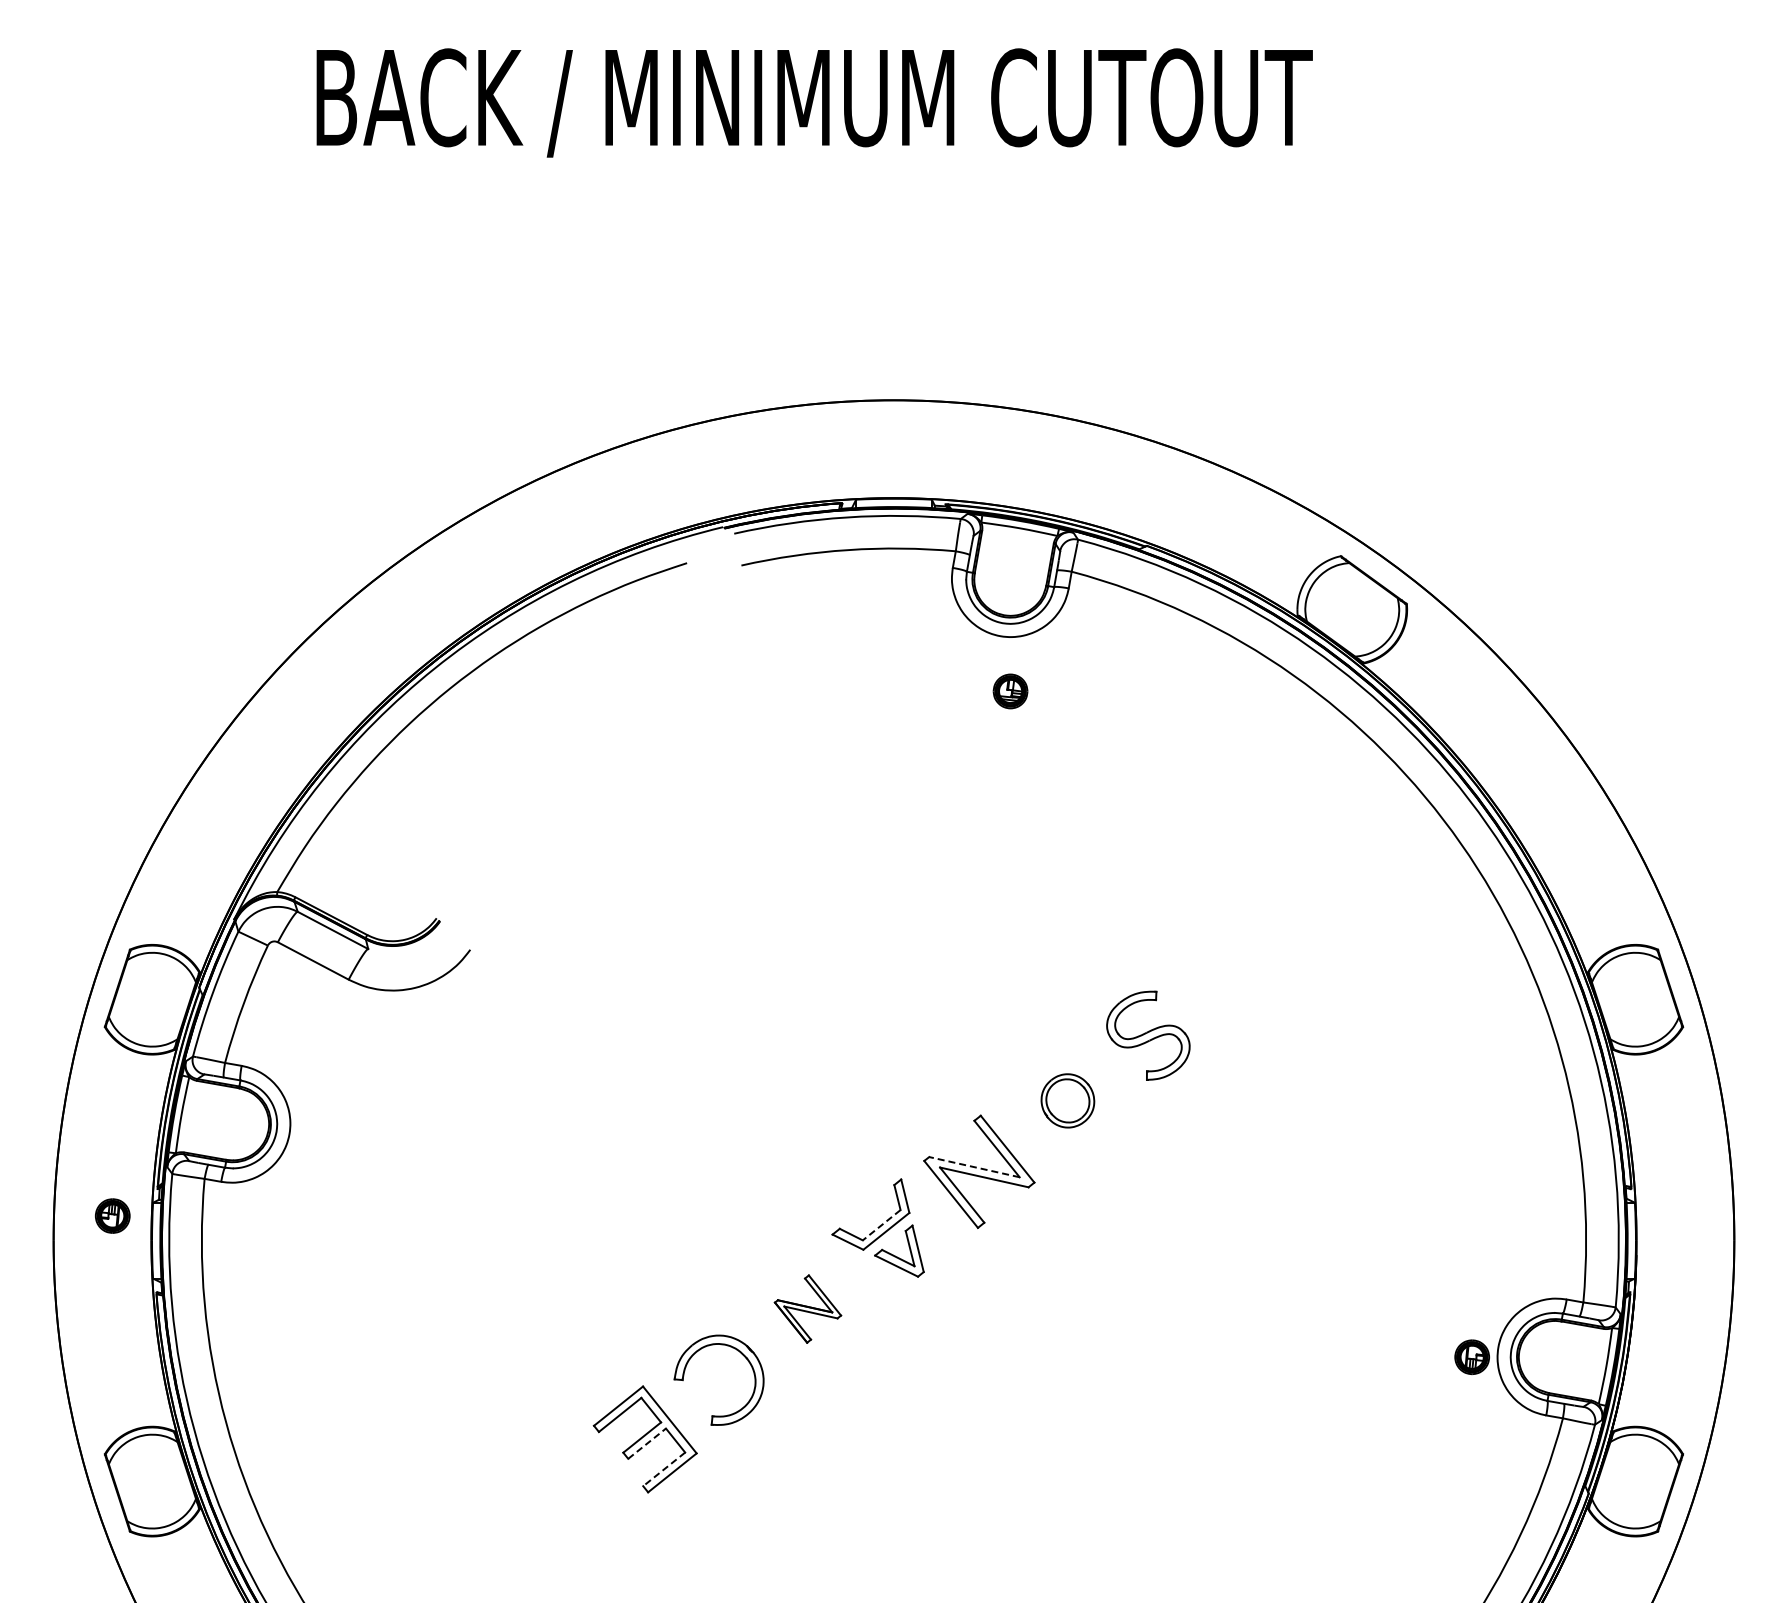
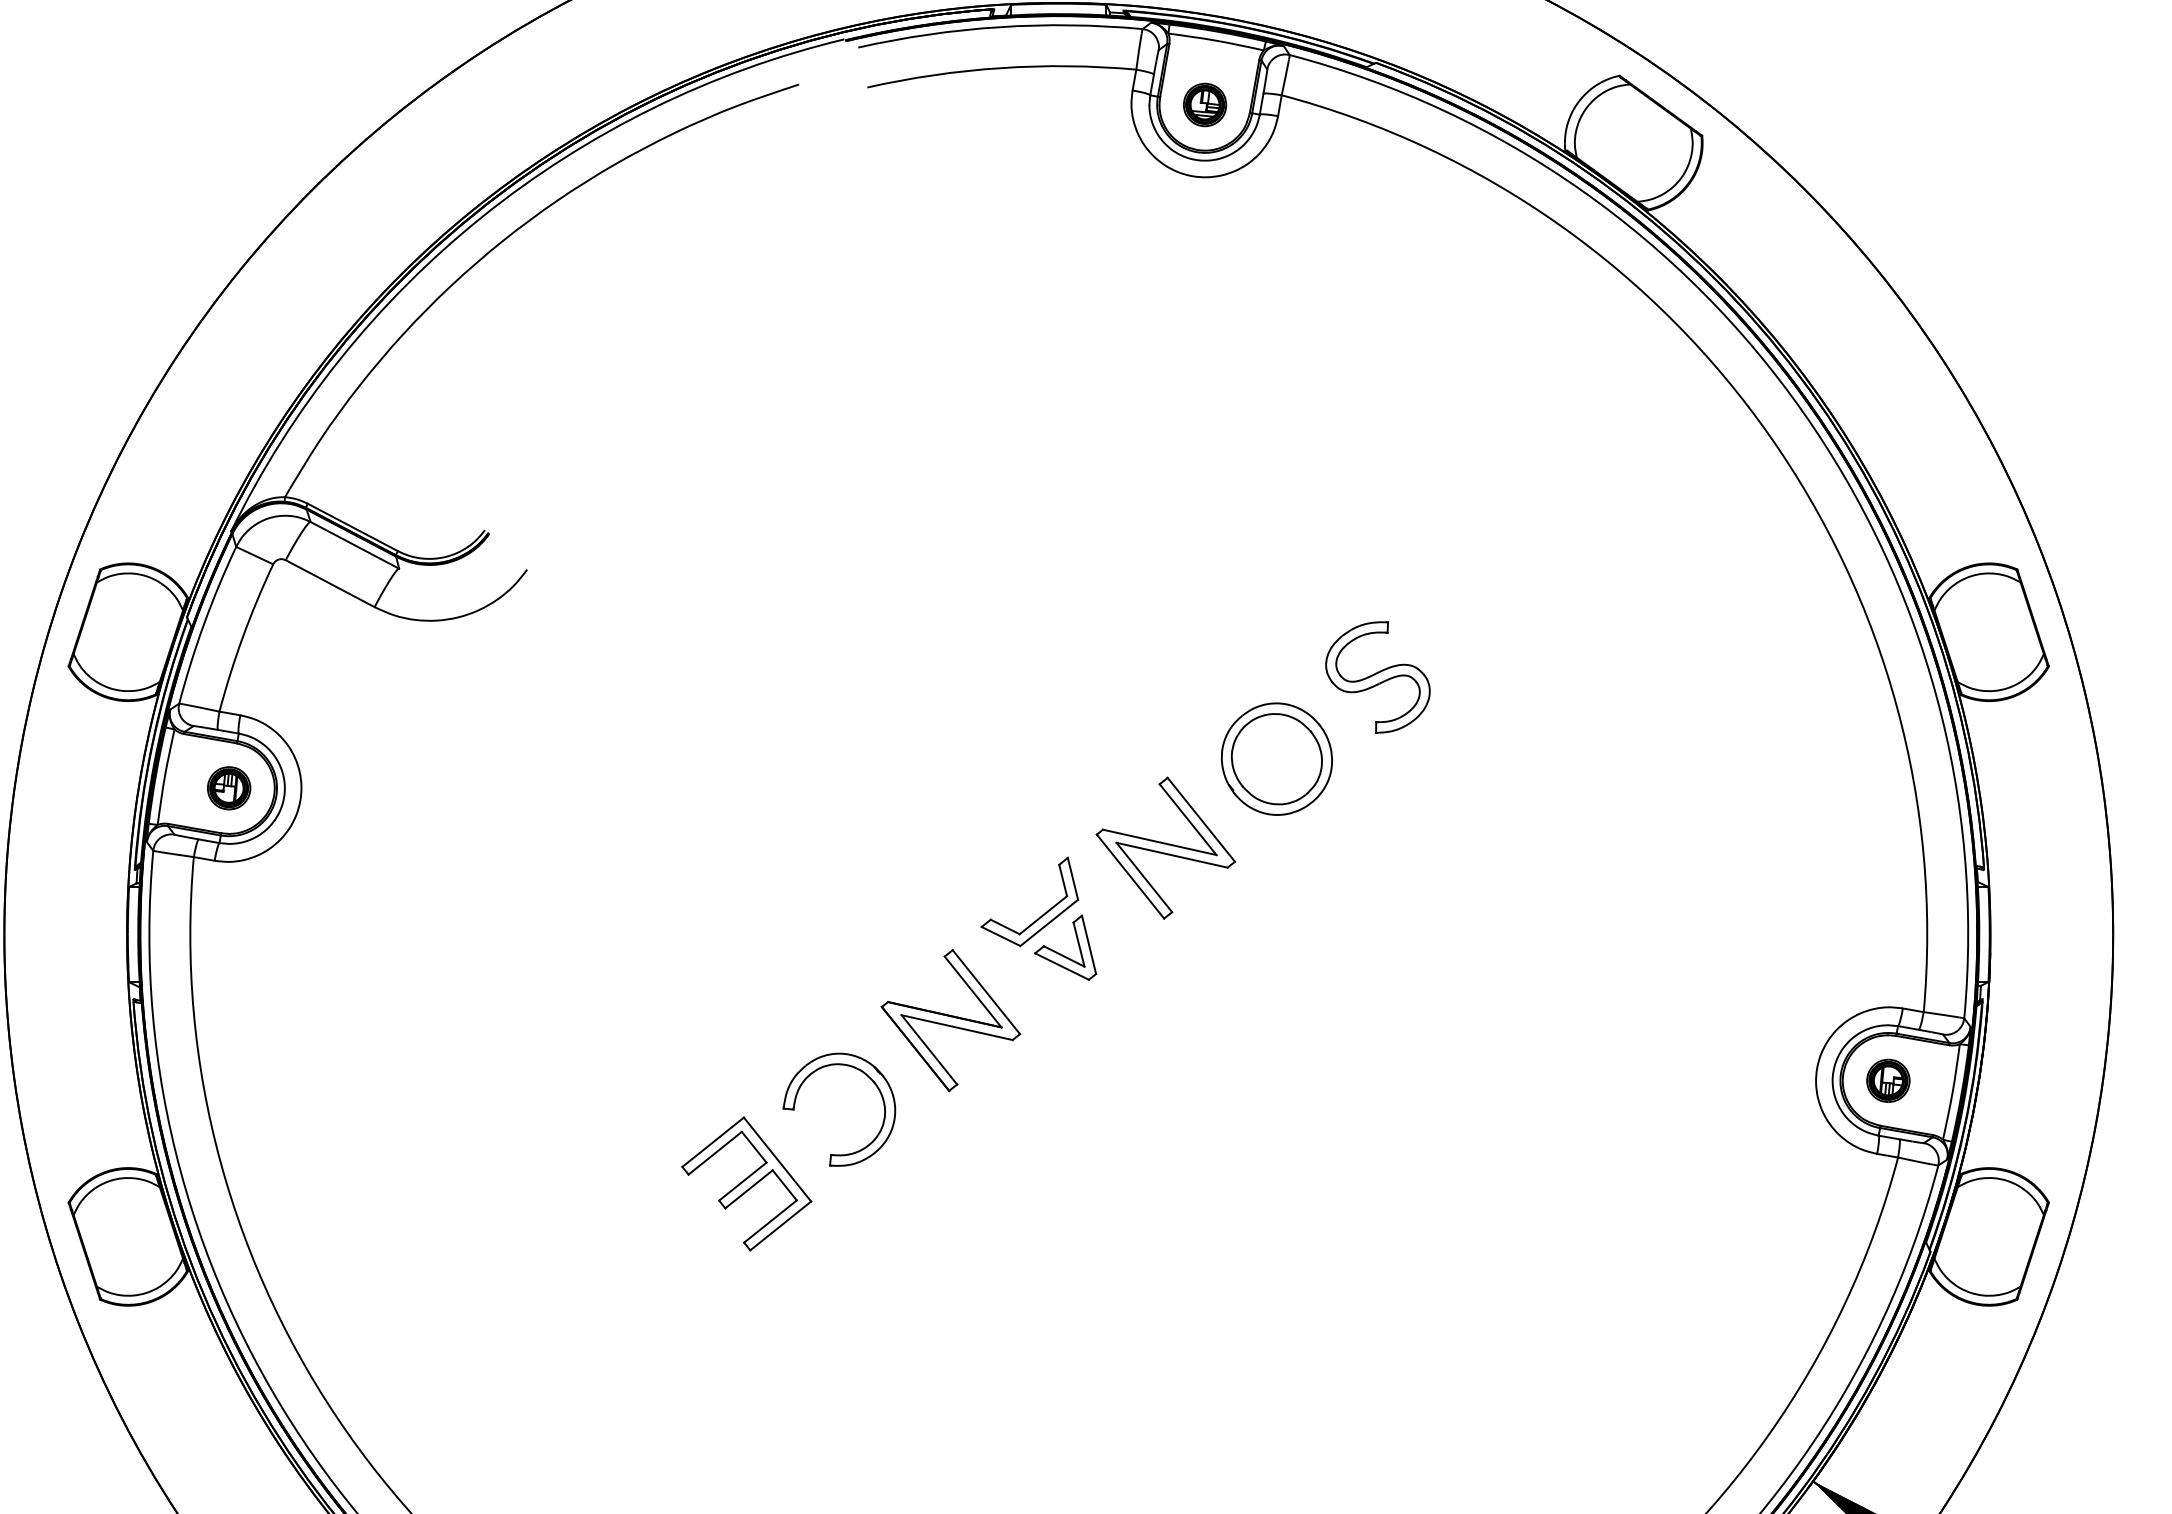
part: (1010, 691) -> (1204, 105), moved
part: (1067, 1100) -> (1276, 758), size x1.67
line: (973, 1167) -> (1158, 842), dashed -> solid
part: (112, 1215) -> (228, 787), moved
line: (881, 1225) -> (1043, 915), dashed -> solid
part: (807, 1308) -> (950, 1019), size x1.67
part: (1471, 1357) -> (1887, 1081), moved
line: (647, 1443) -> (749, 1189), dashed -> solid
line: (664, 1469) -> (770, 1221), dashed -> solid

